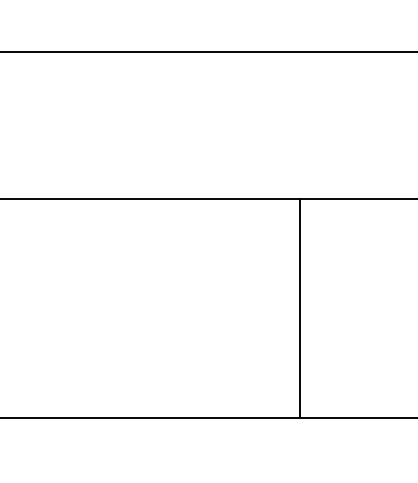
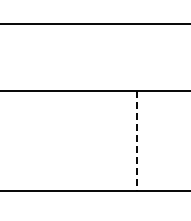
line: (298, 309) -> (136, 141), solid -> dashed

